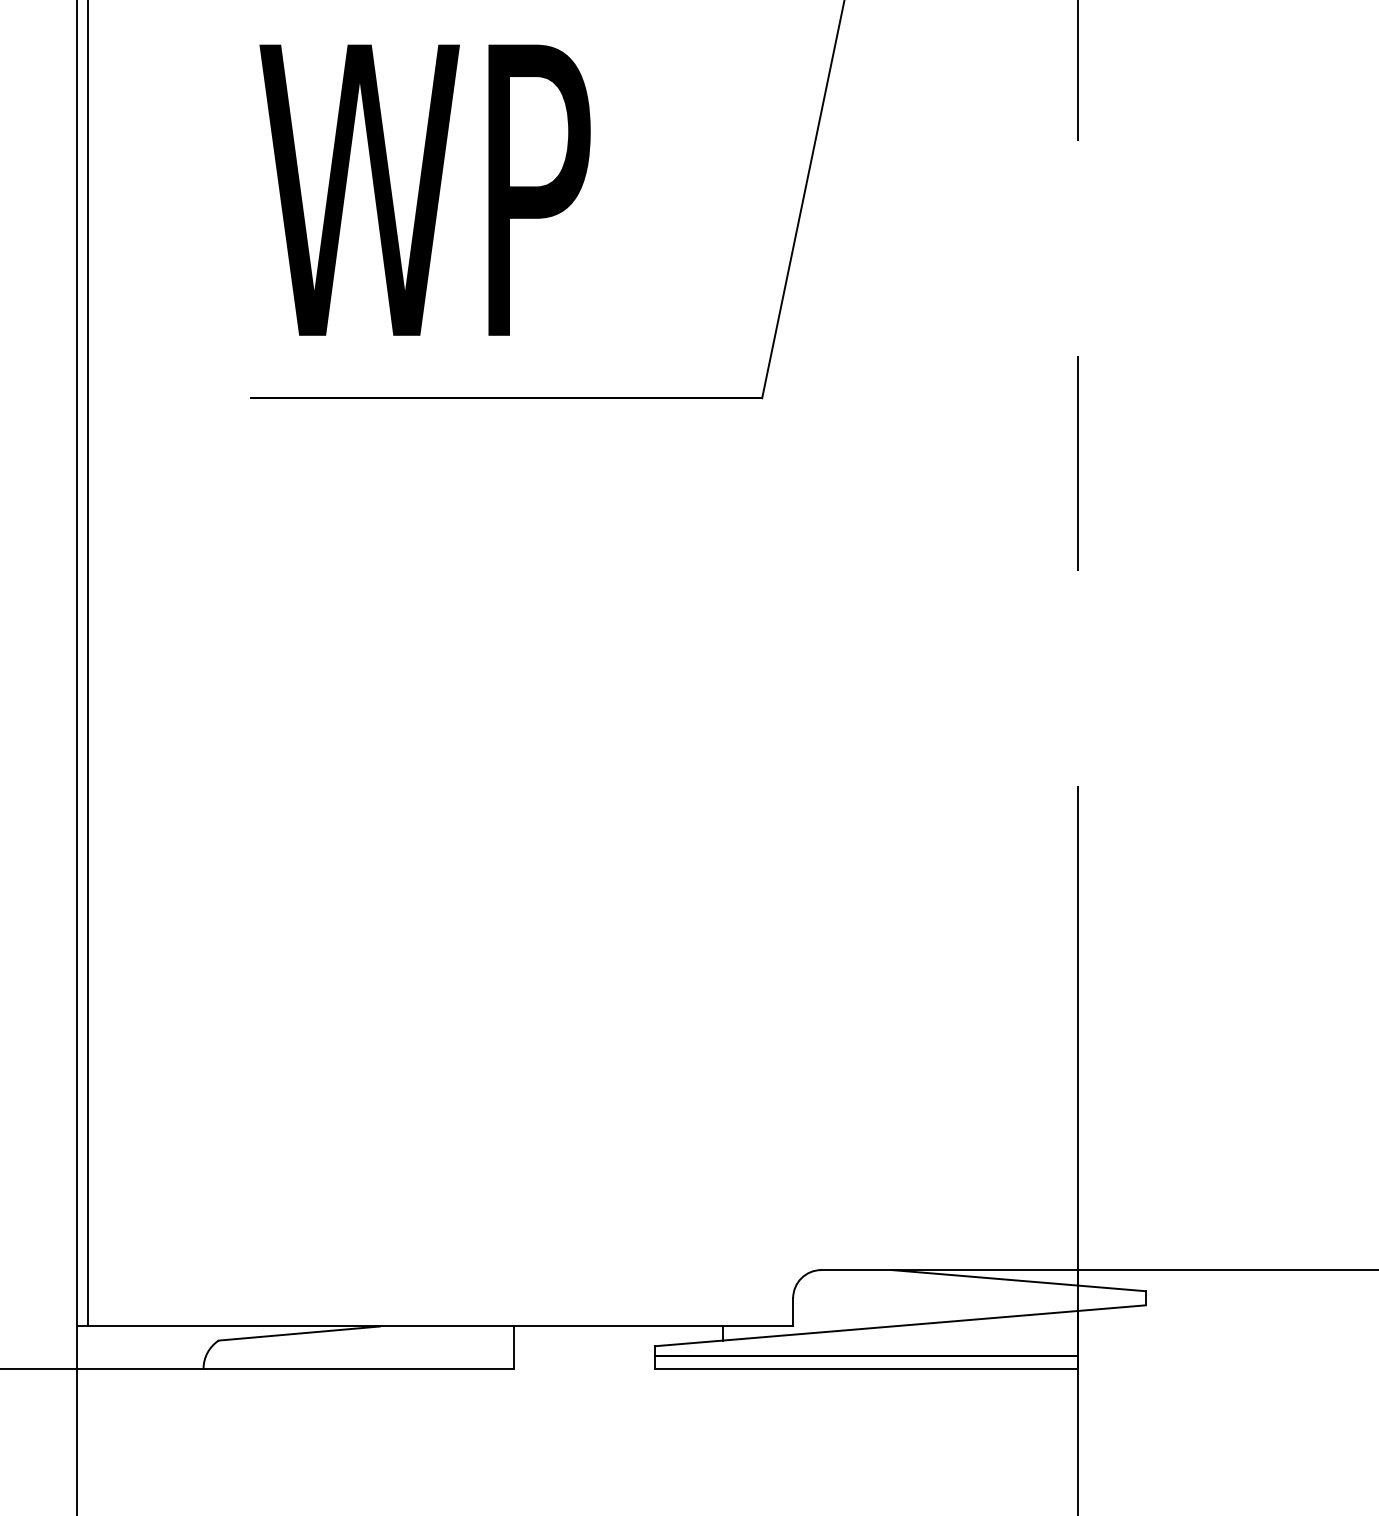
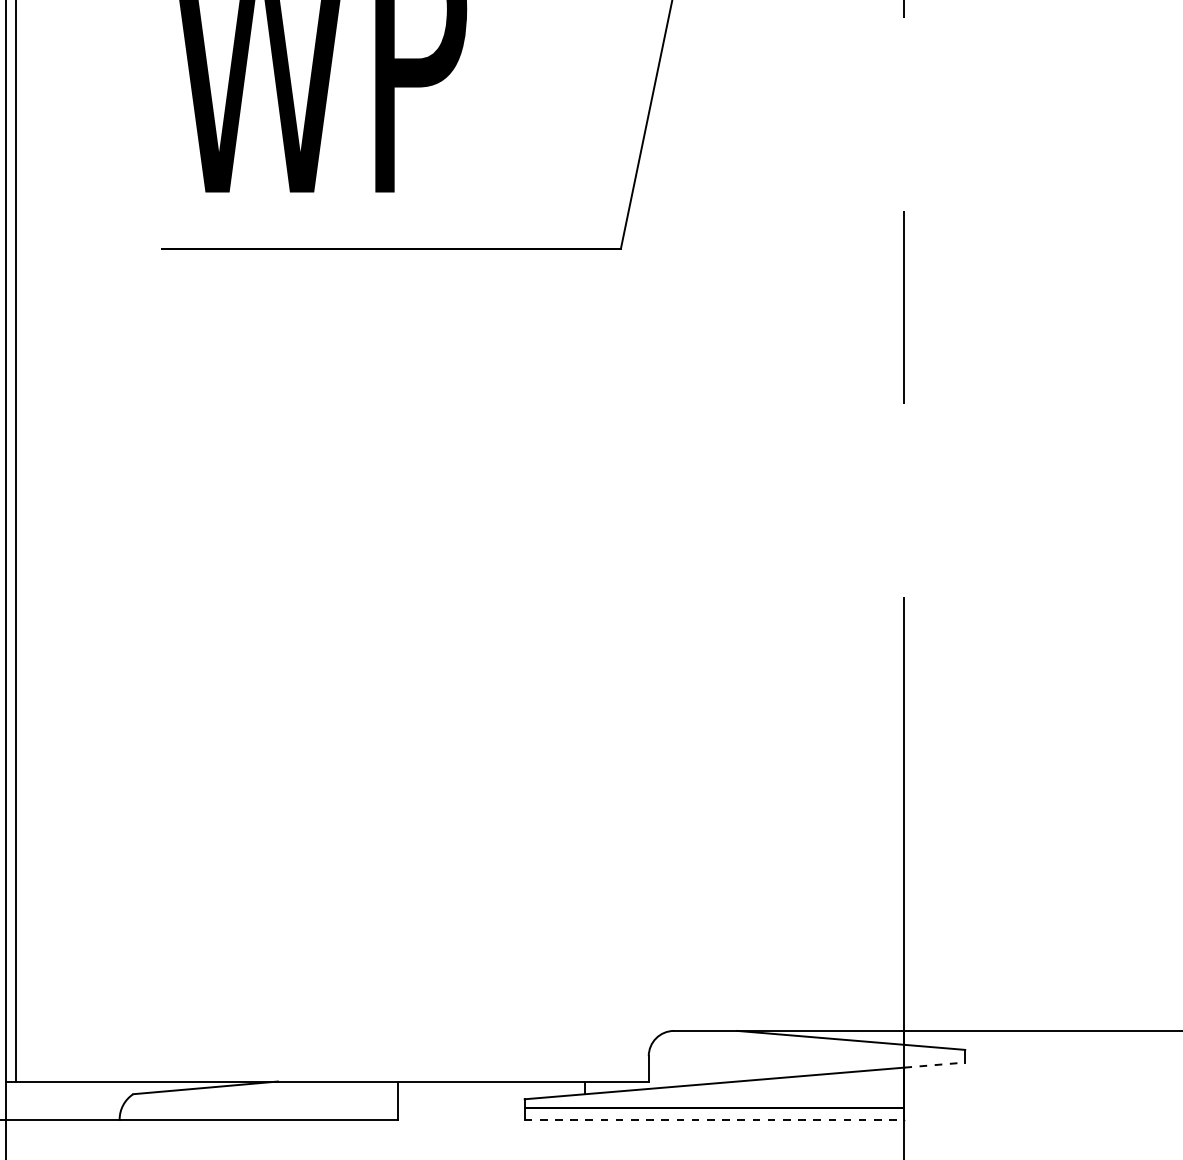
line: (1111, 1308) -> (934, 1065), solid -> dashed
line: (866, 1368) -> (714, 1119), solid -> dashed

